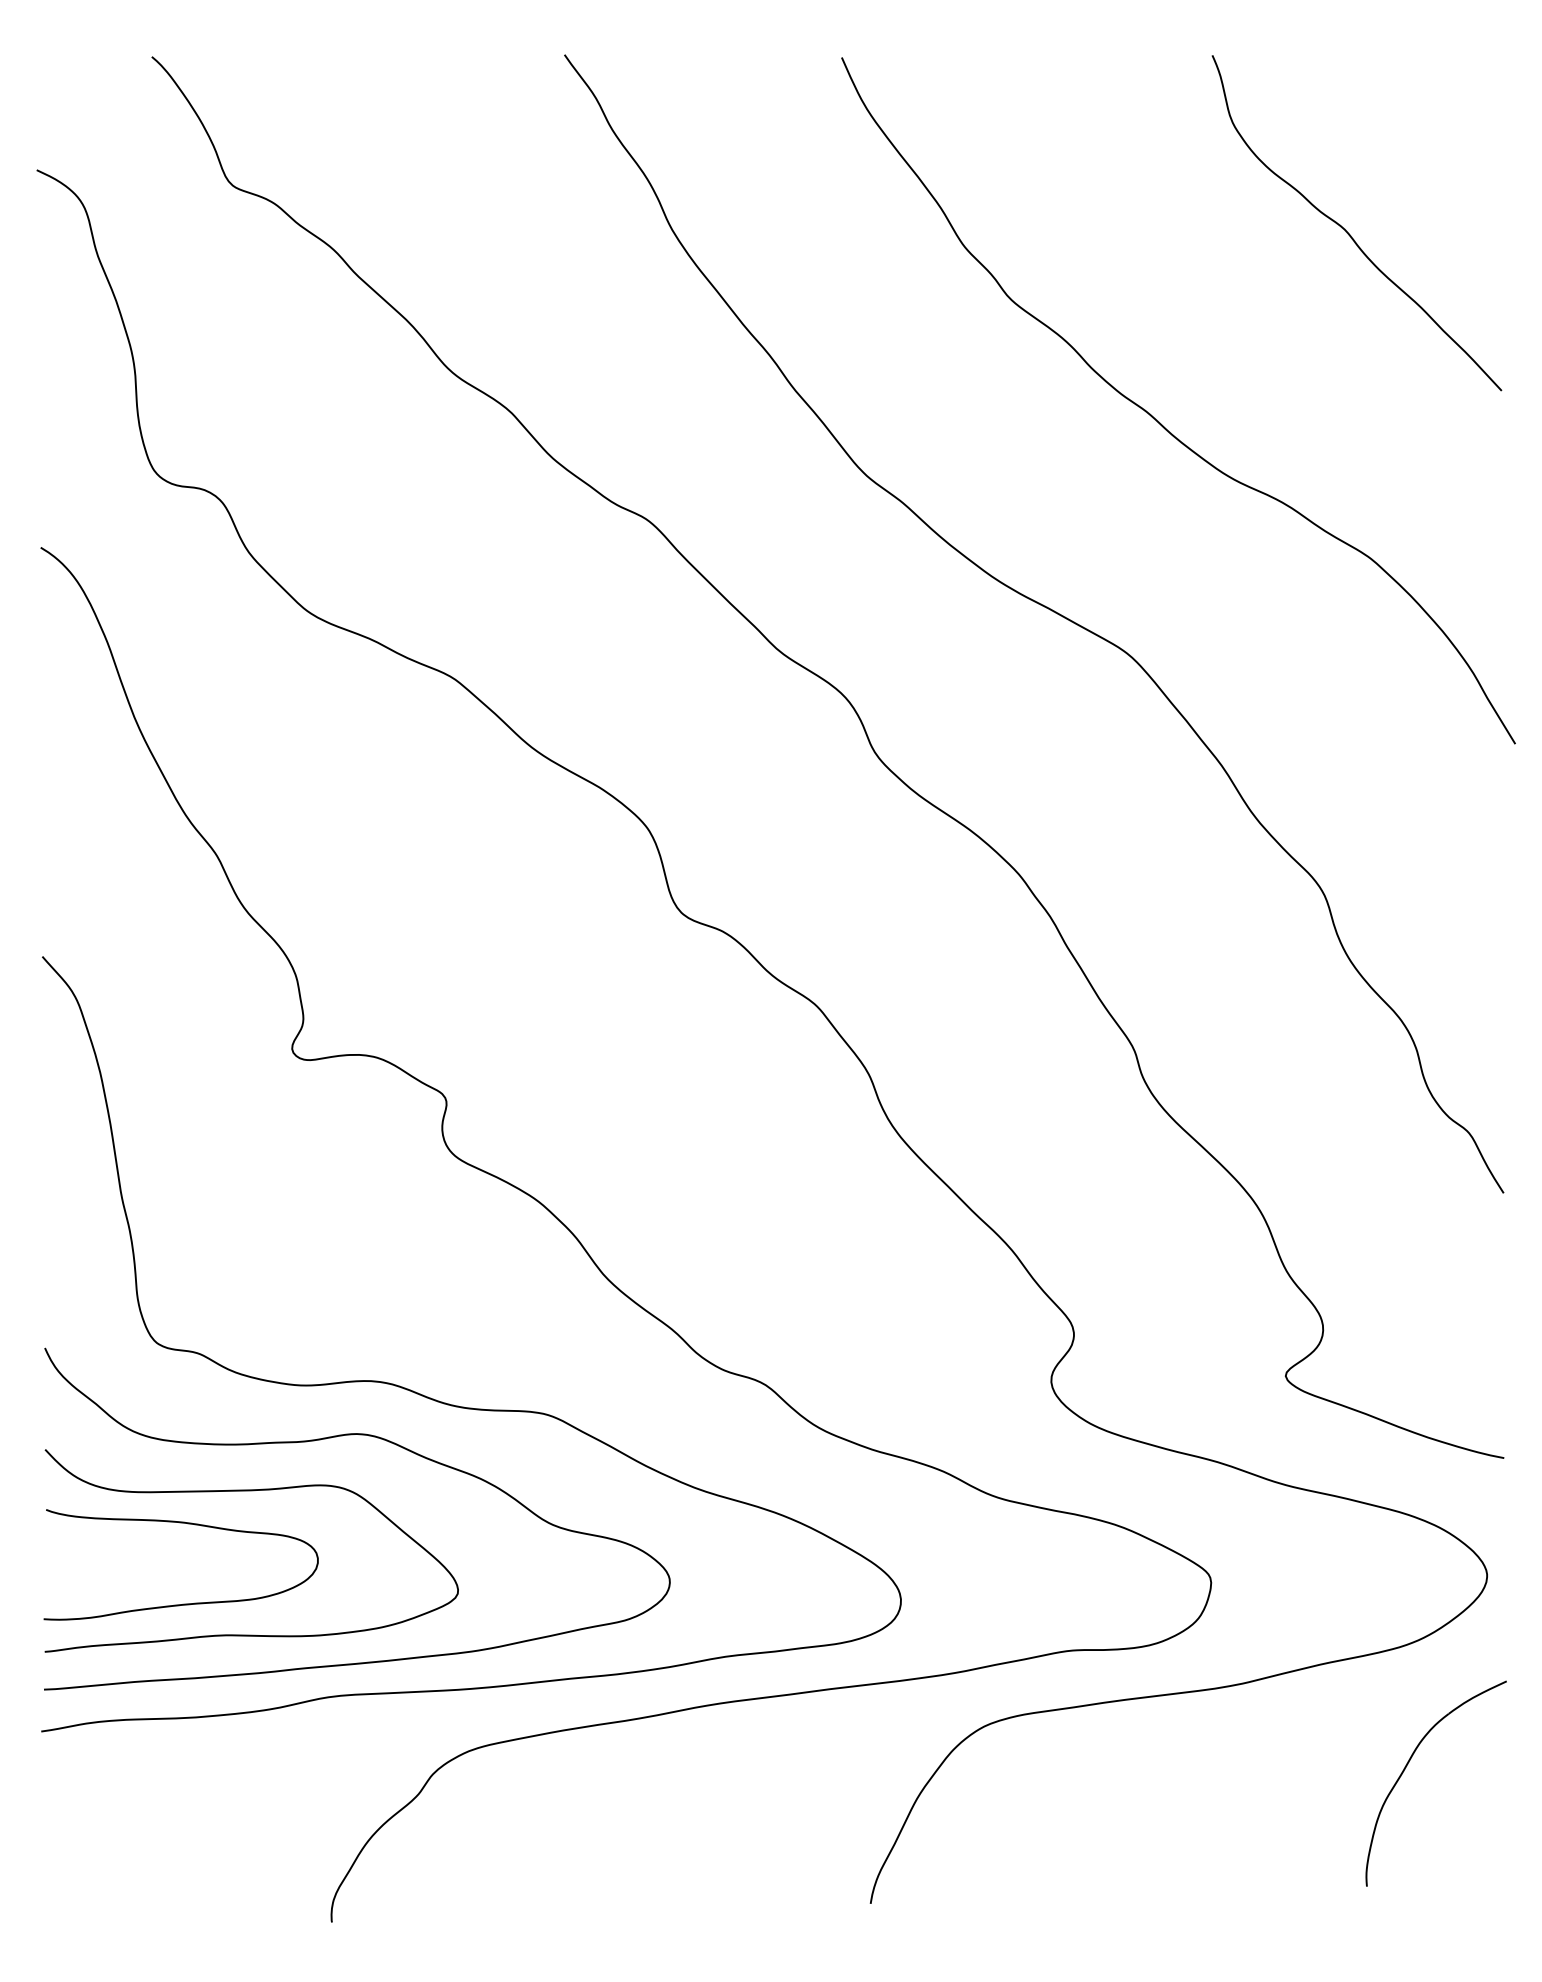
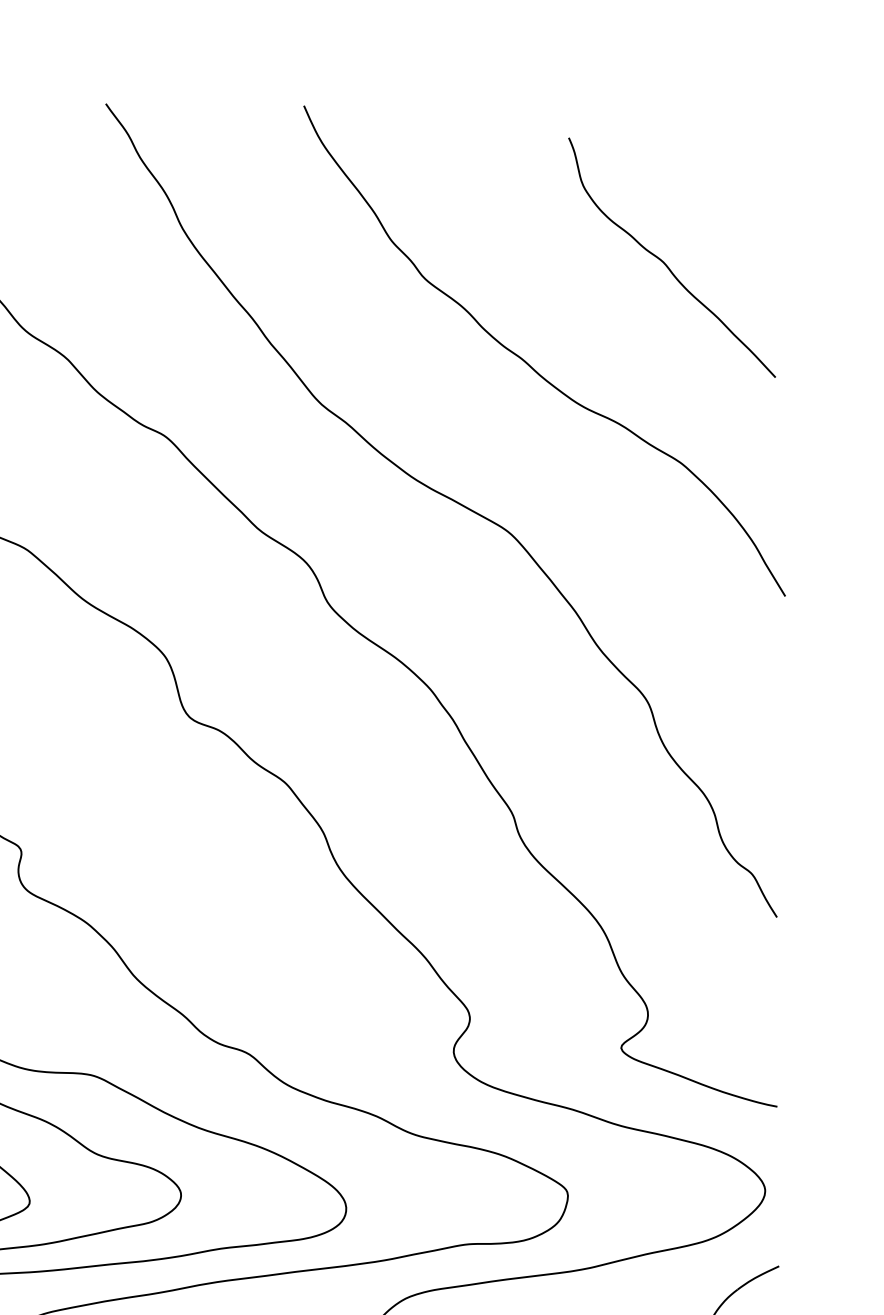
curve: (1347, 231) -> (665, 263), moved

